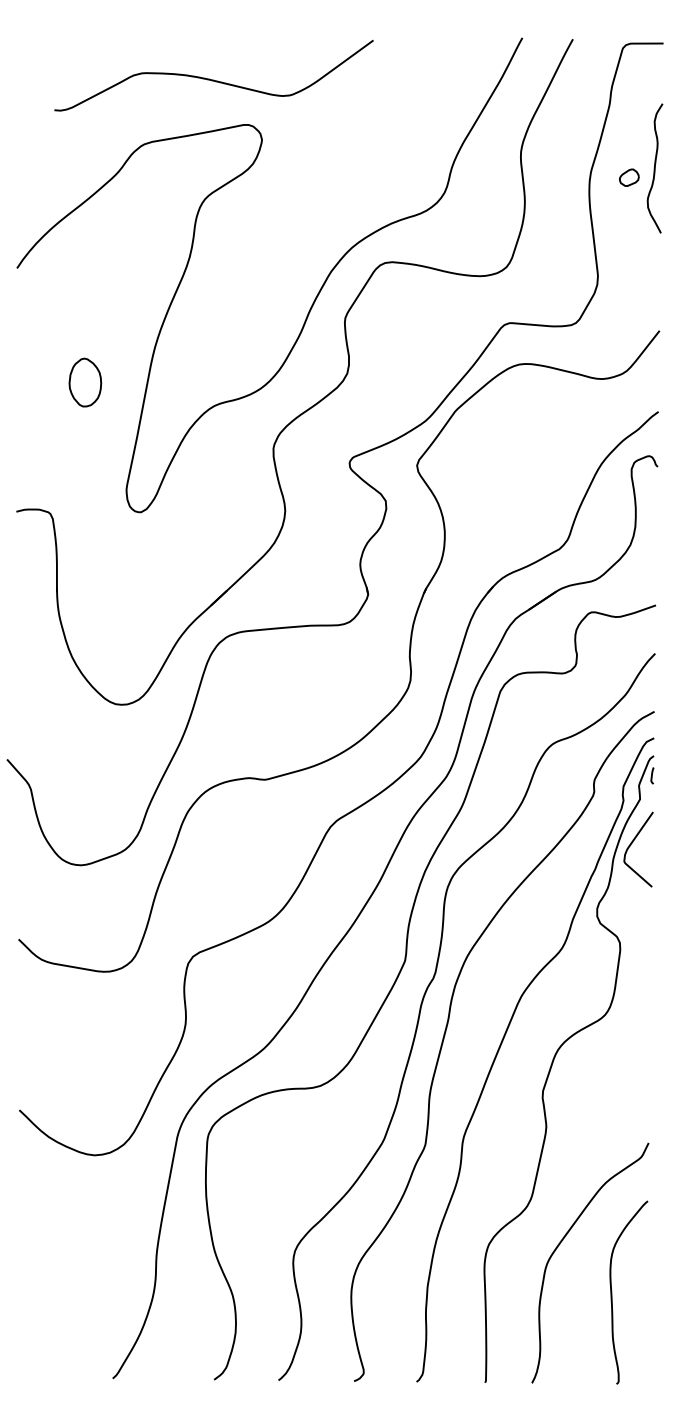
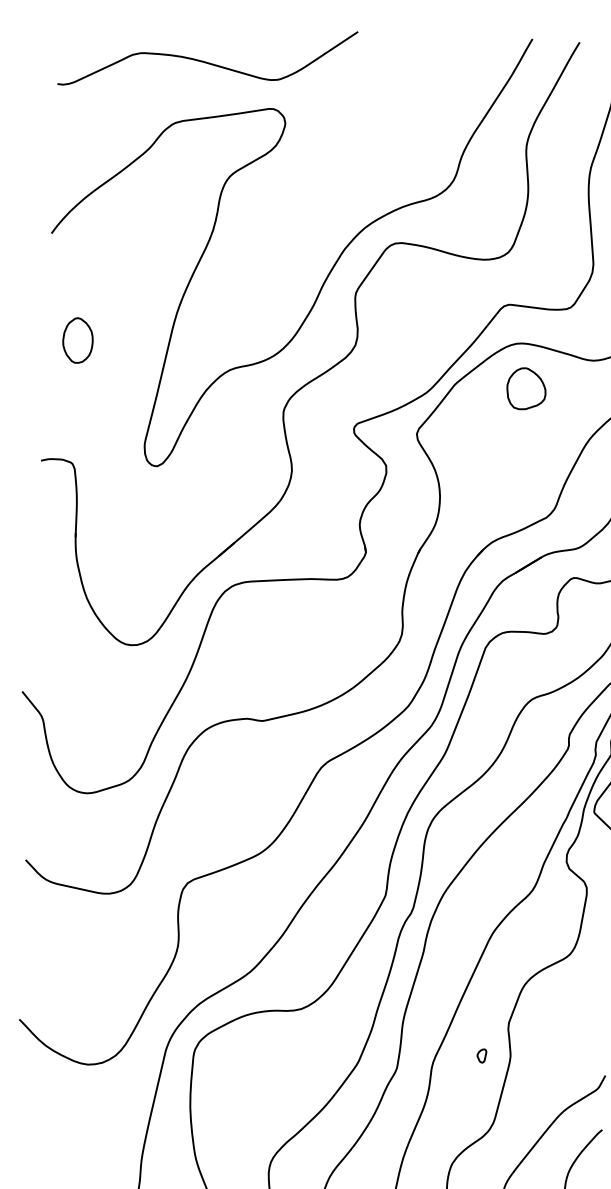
curve: (213, 79) -> (207, 61), moved
part: (85, 382) -> (78, 340), moved
part: (531, 412) -> (525, 389), added
part: (515, 1127) -> (481, 1055), added

